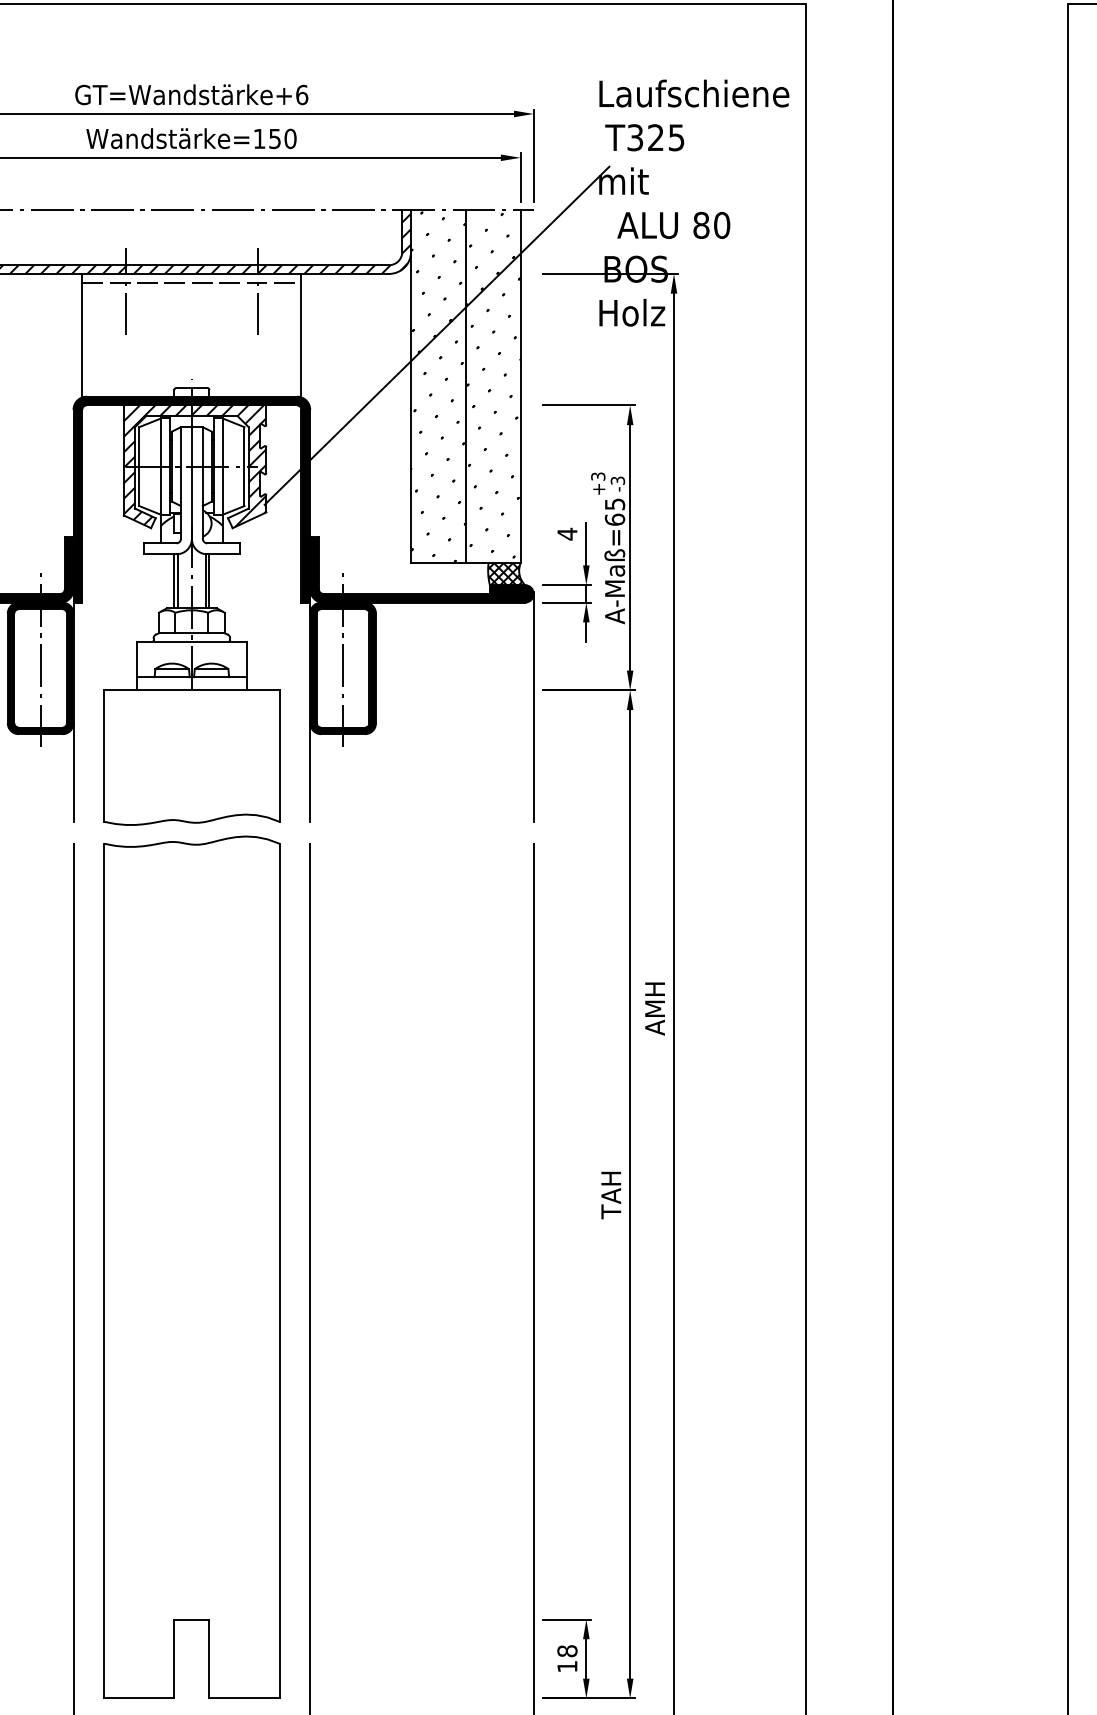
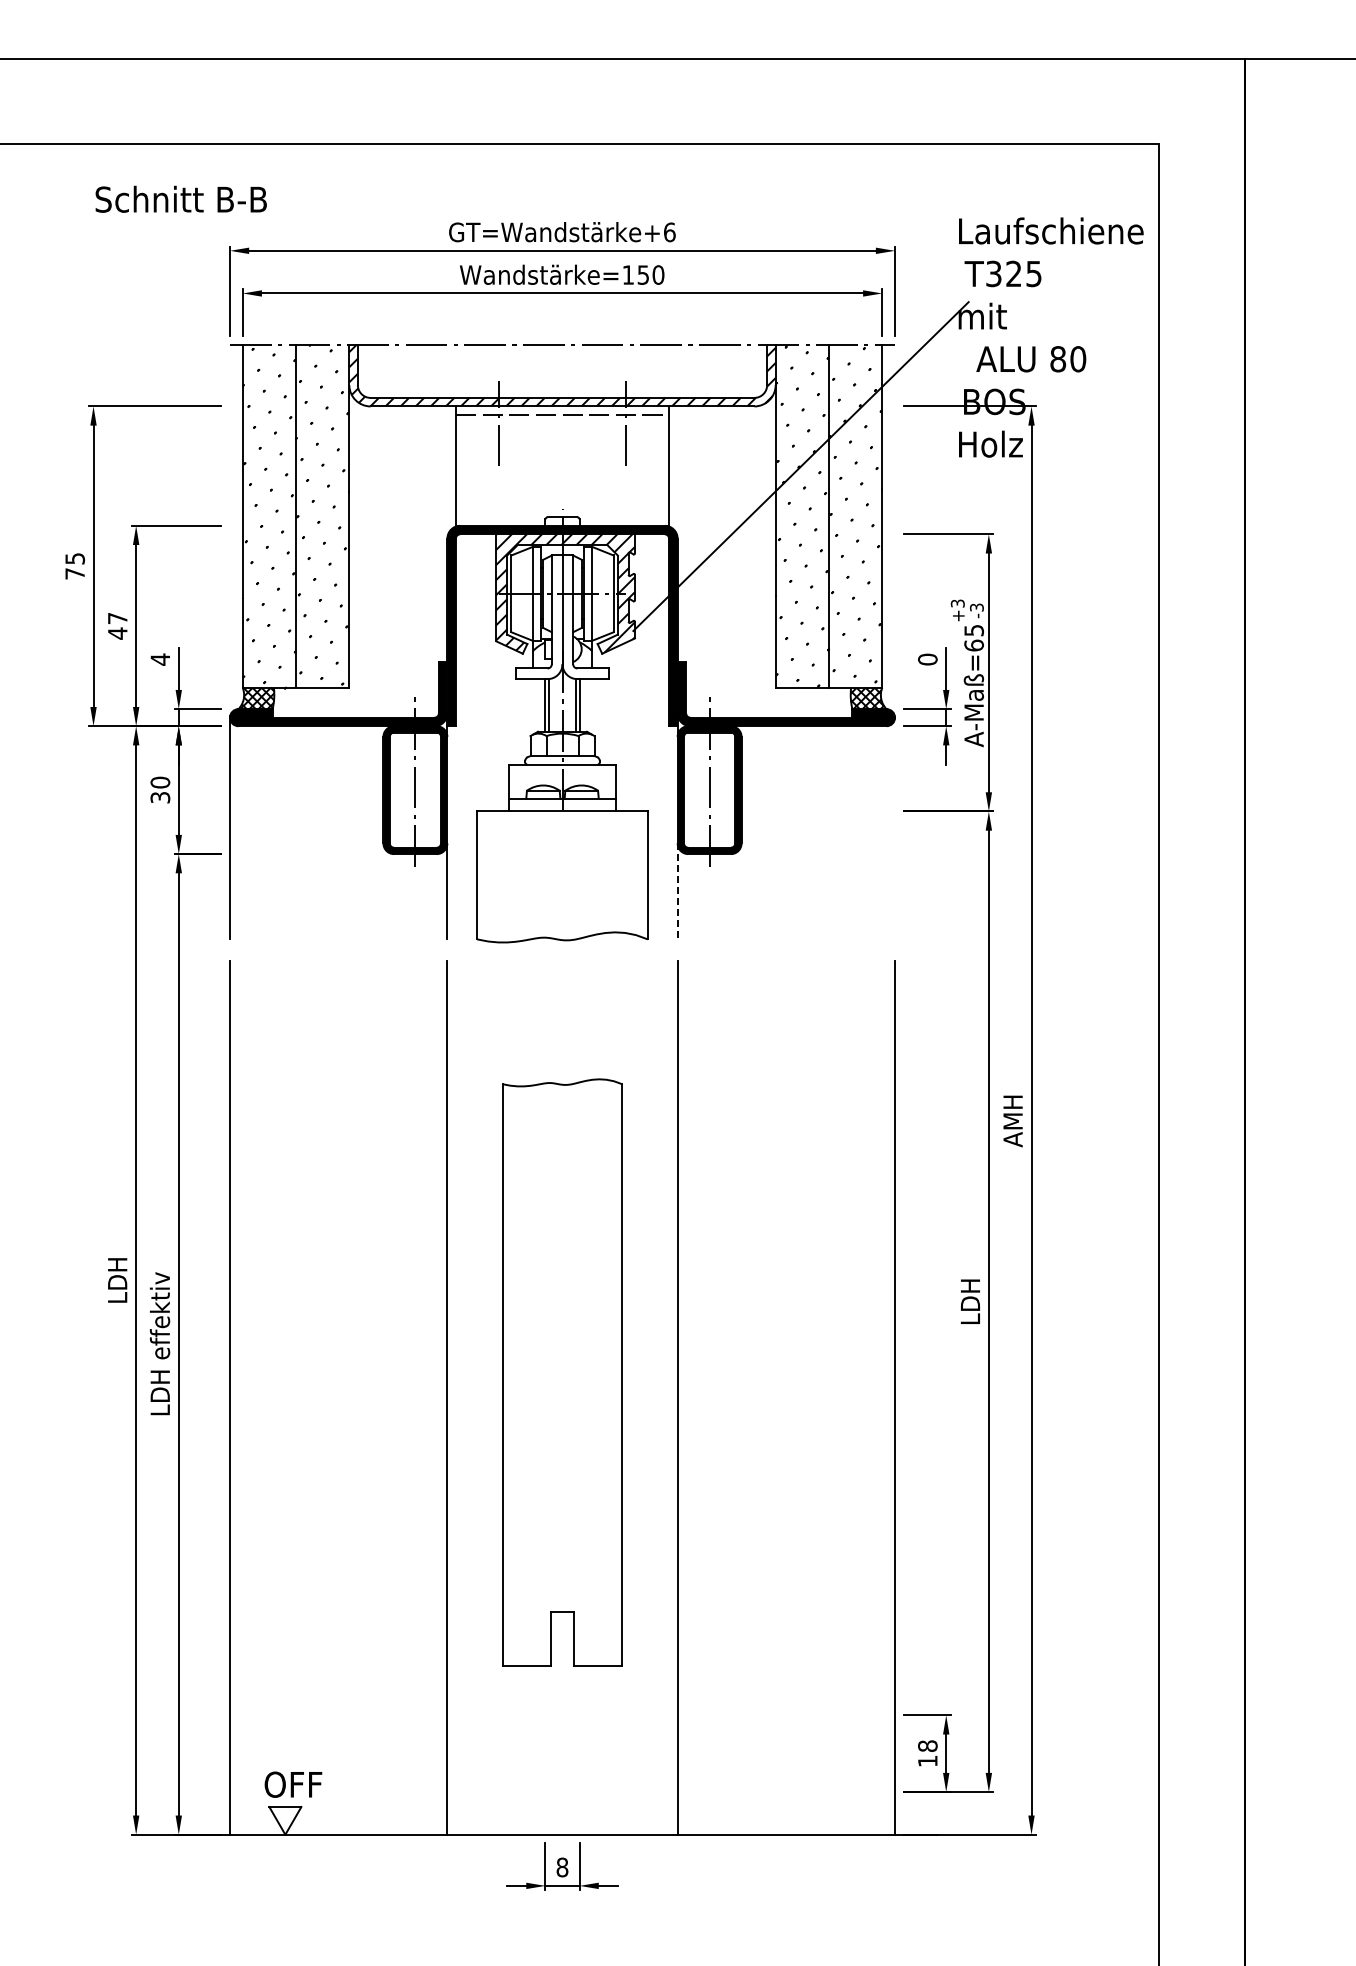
text: (567, 534) -> (927, 659), 4 -> 0
line: (534, 706) -> (895, 827), removed
line: (310, 772) -> (677, 891), solid -> dashed
text: (610, 1195) -> (969, 1302), TAH -> LDH
part: (191, 1267) -> (562, 1372), size x0.7

